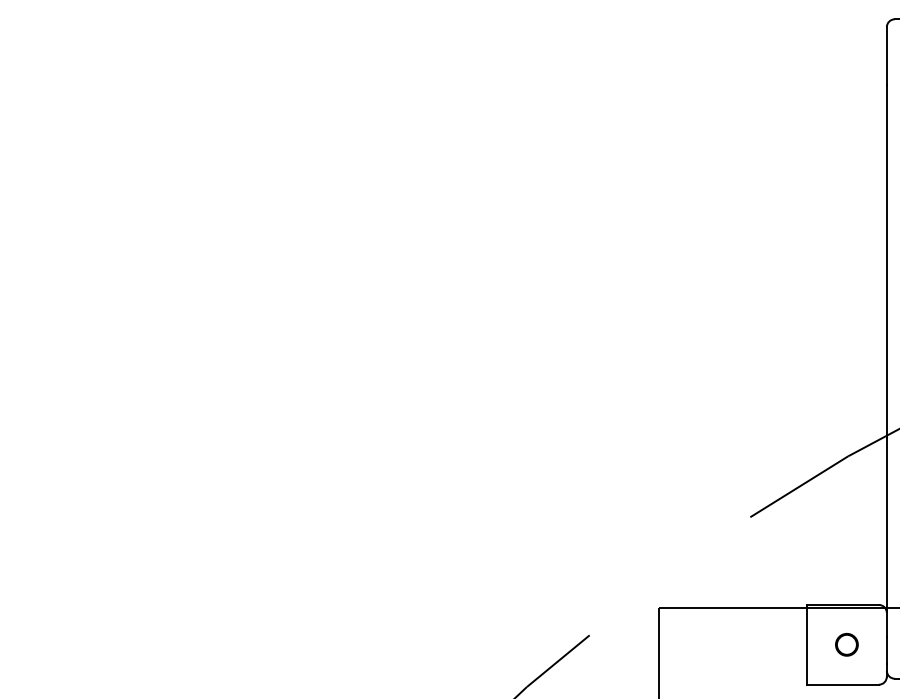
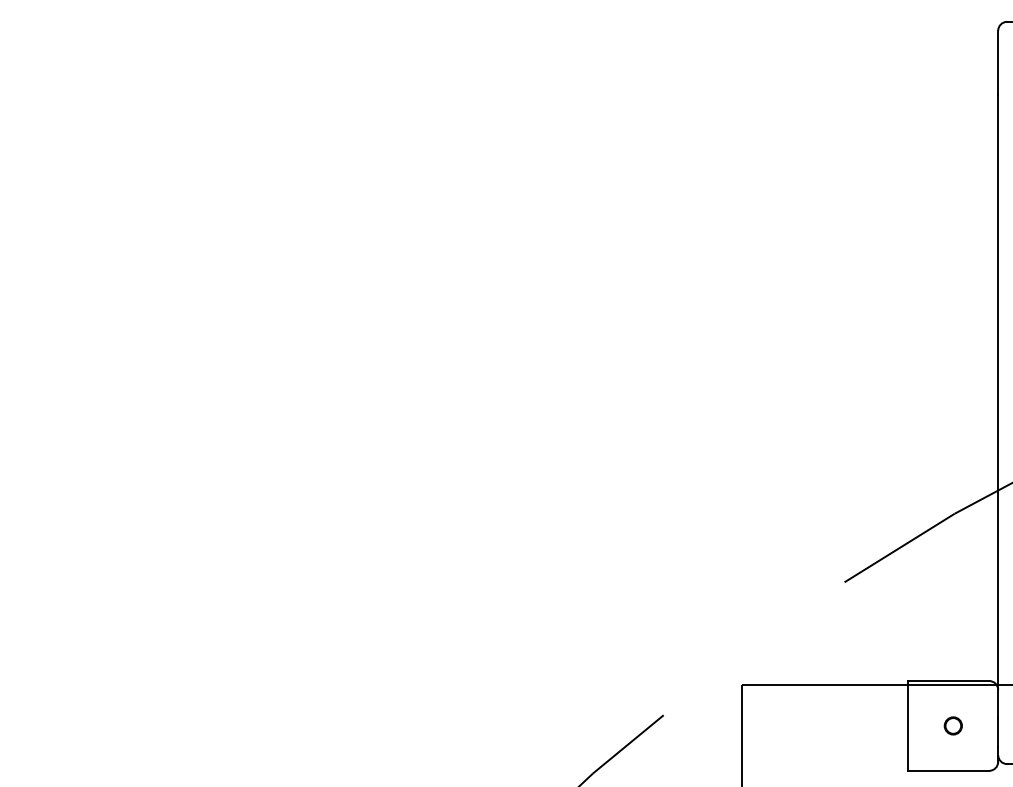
part: (847, 644) -> (953, 725), size x0.7

